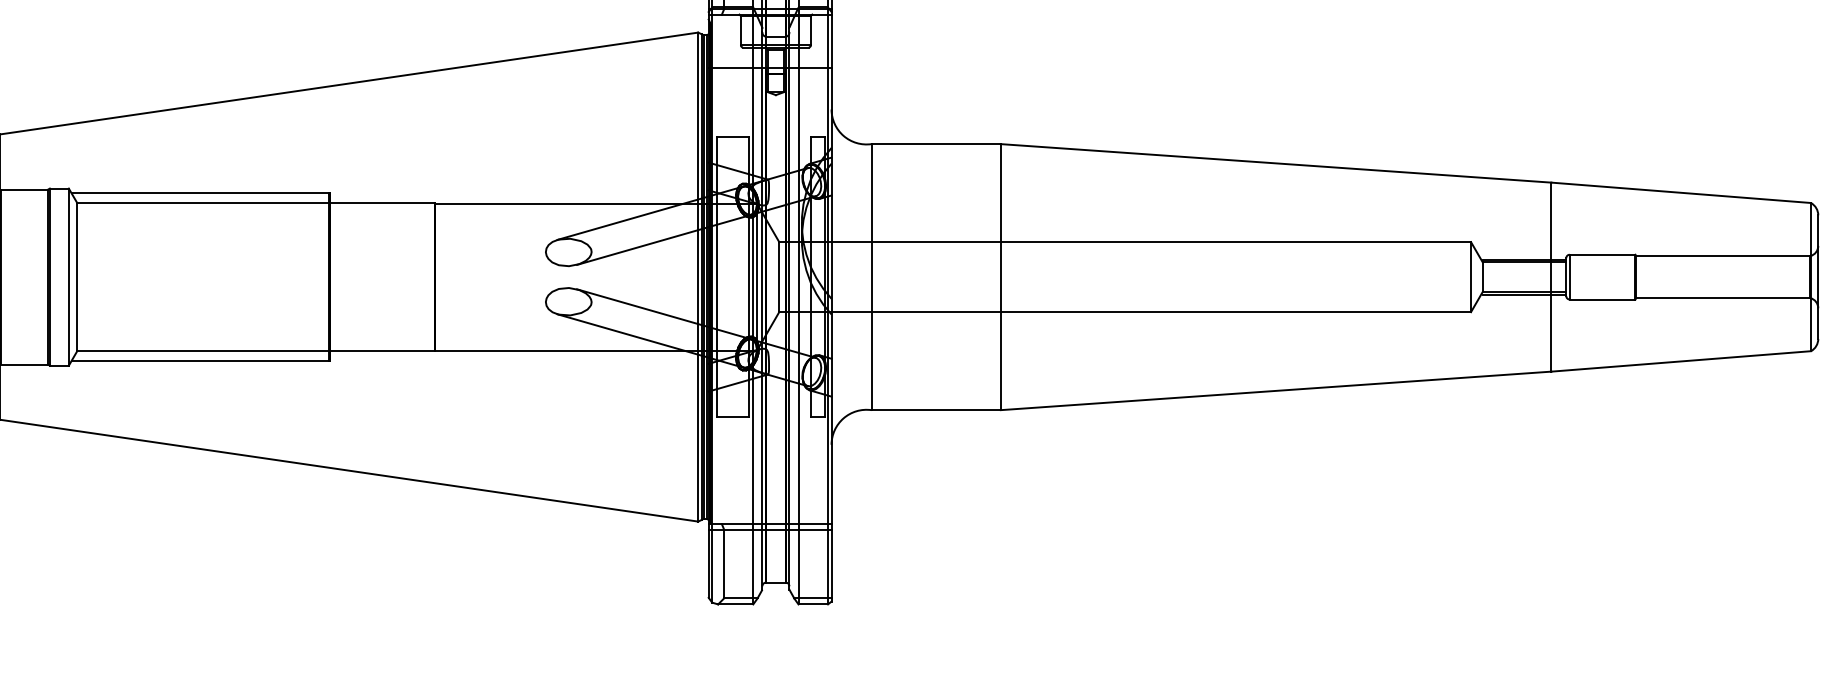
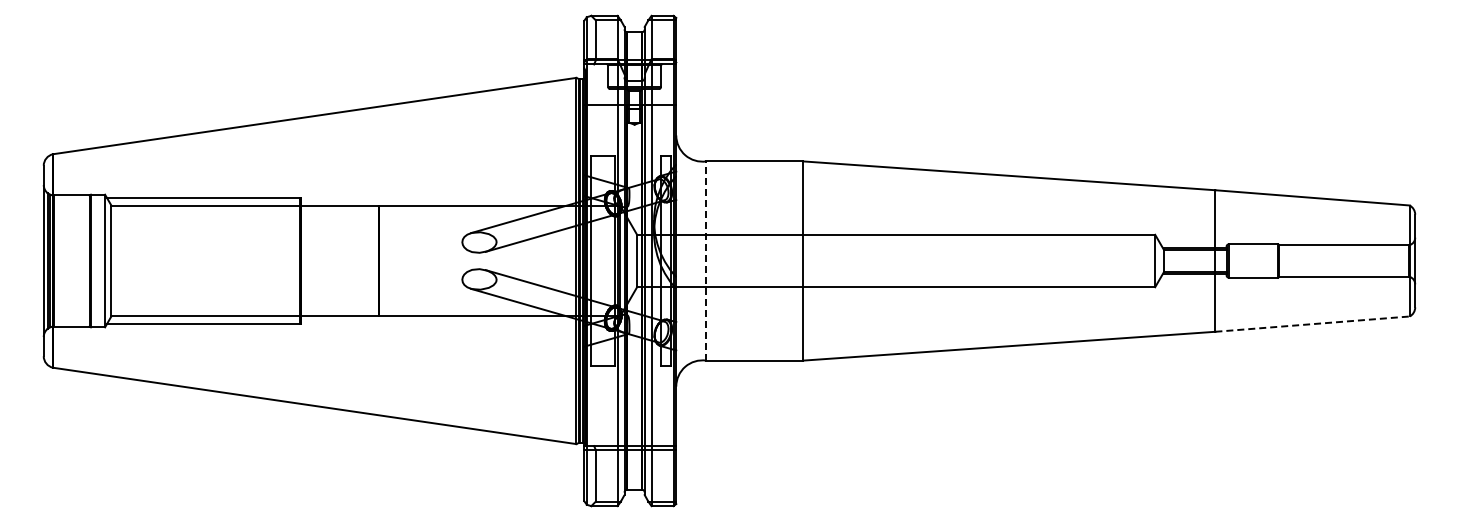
line: (871, 277) -> (706, 261), solid -> dashed
line: (1681, 361) -> (1312, 324), solid -> dashed

